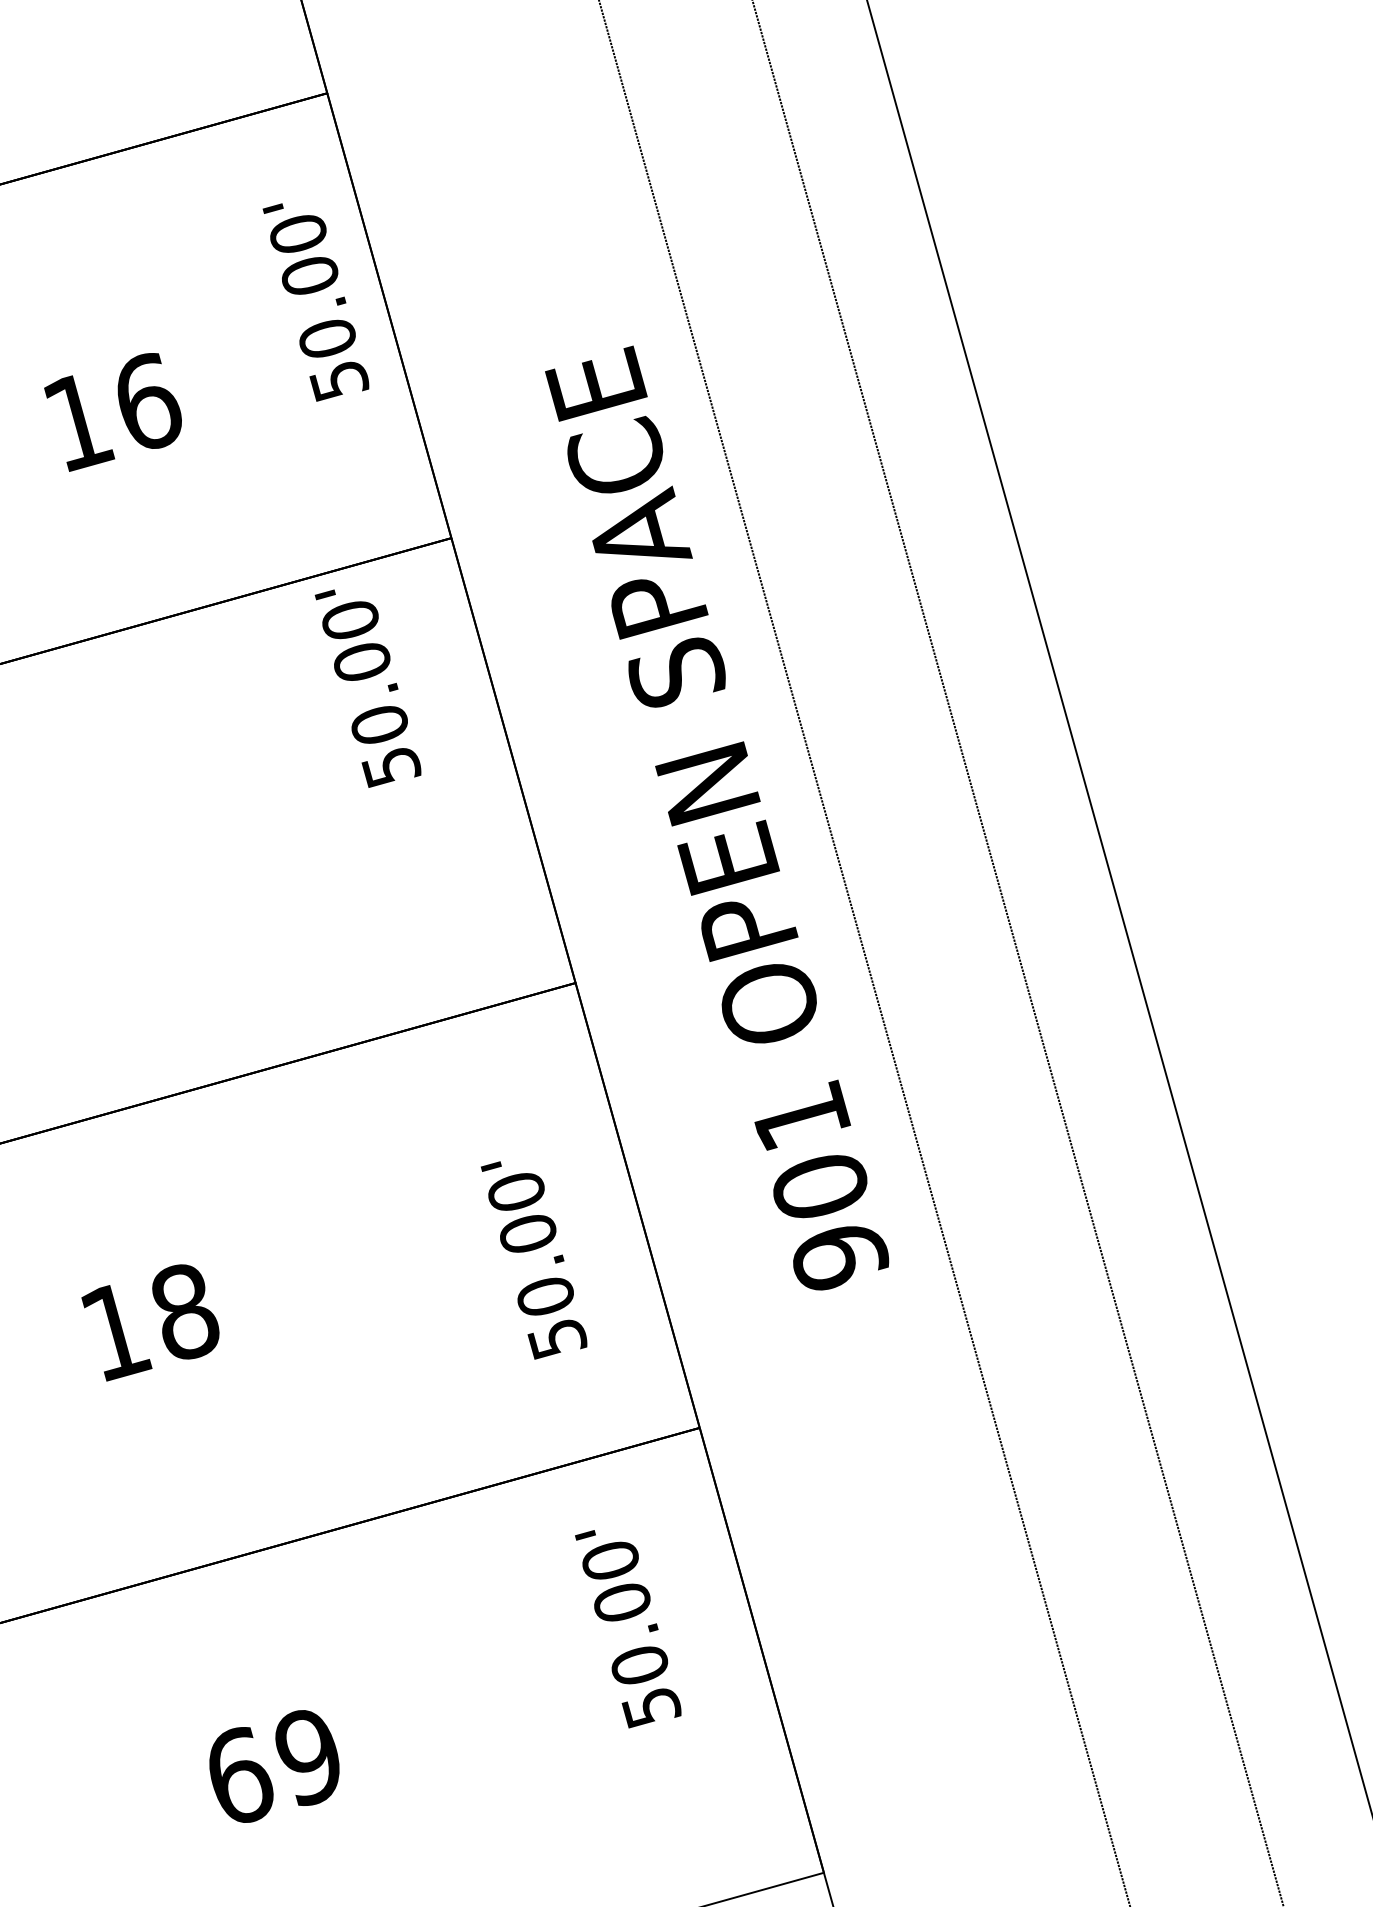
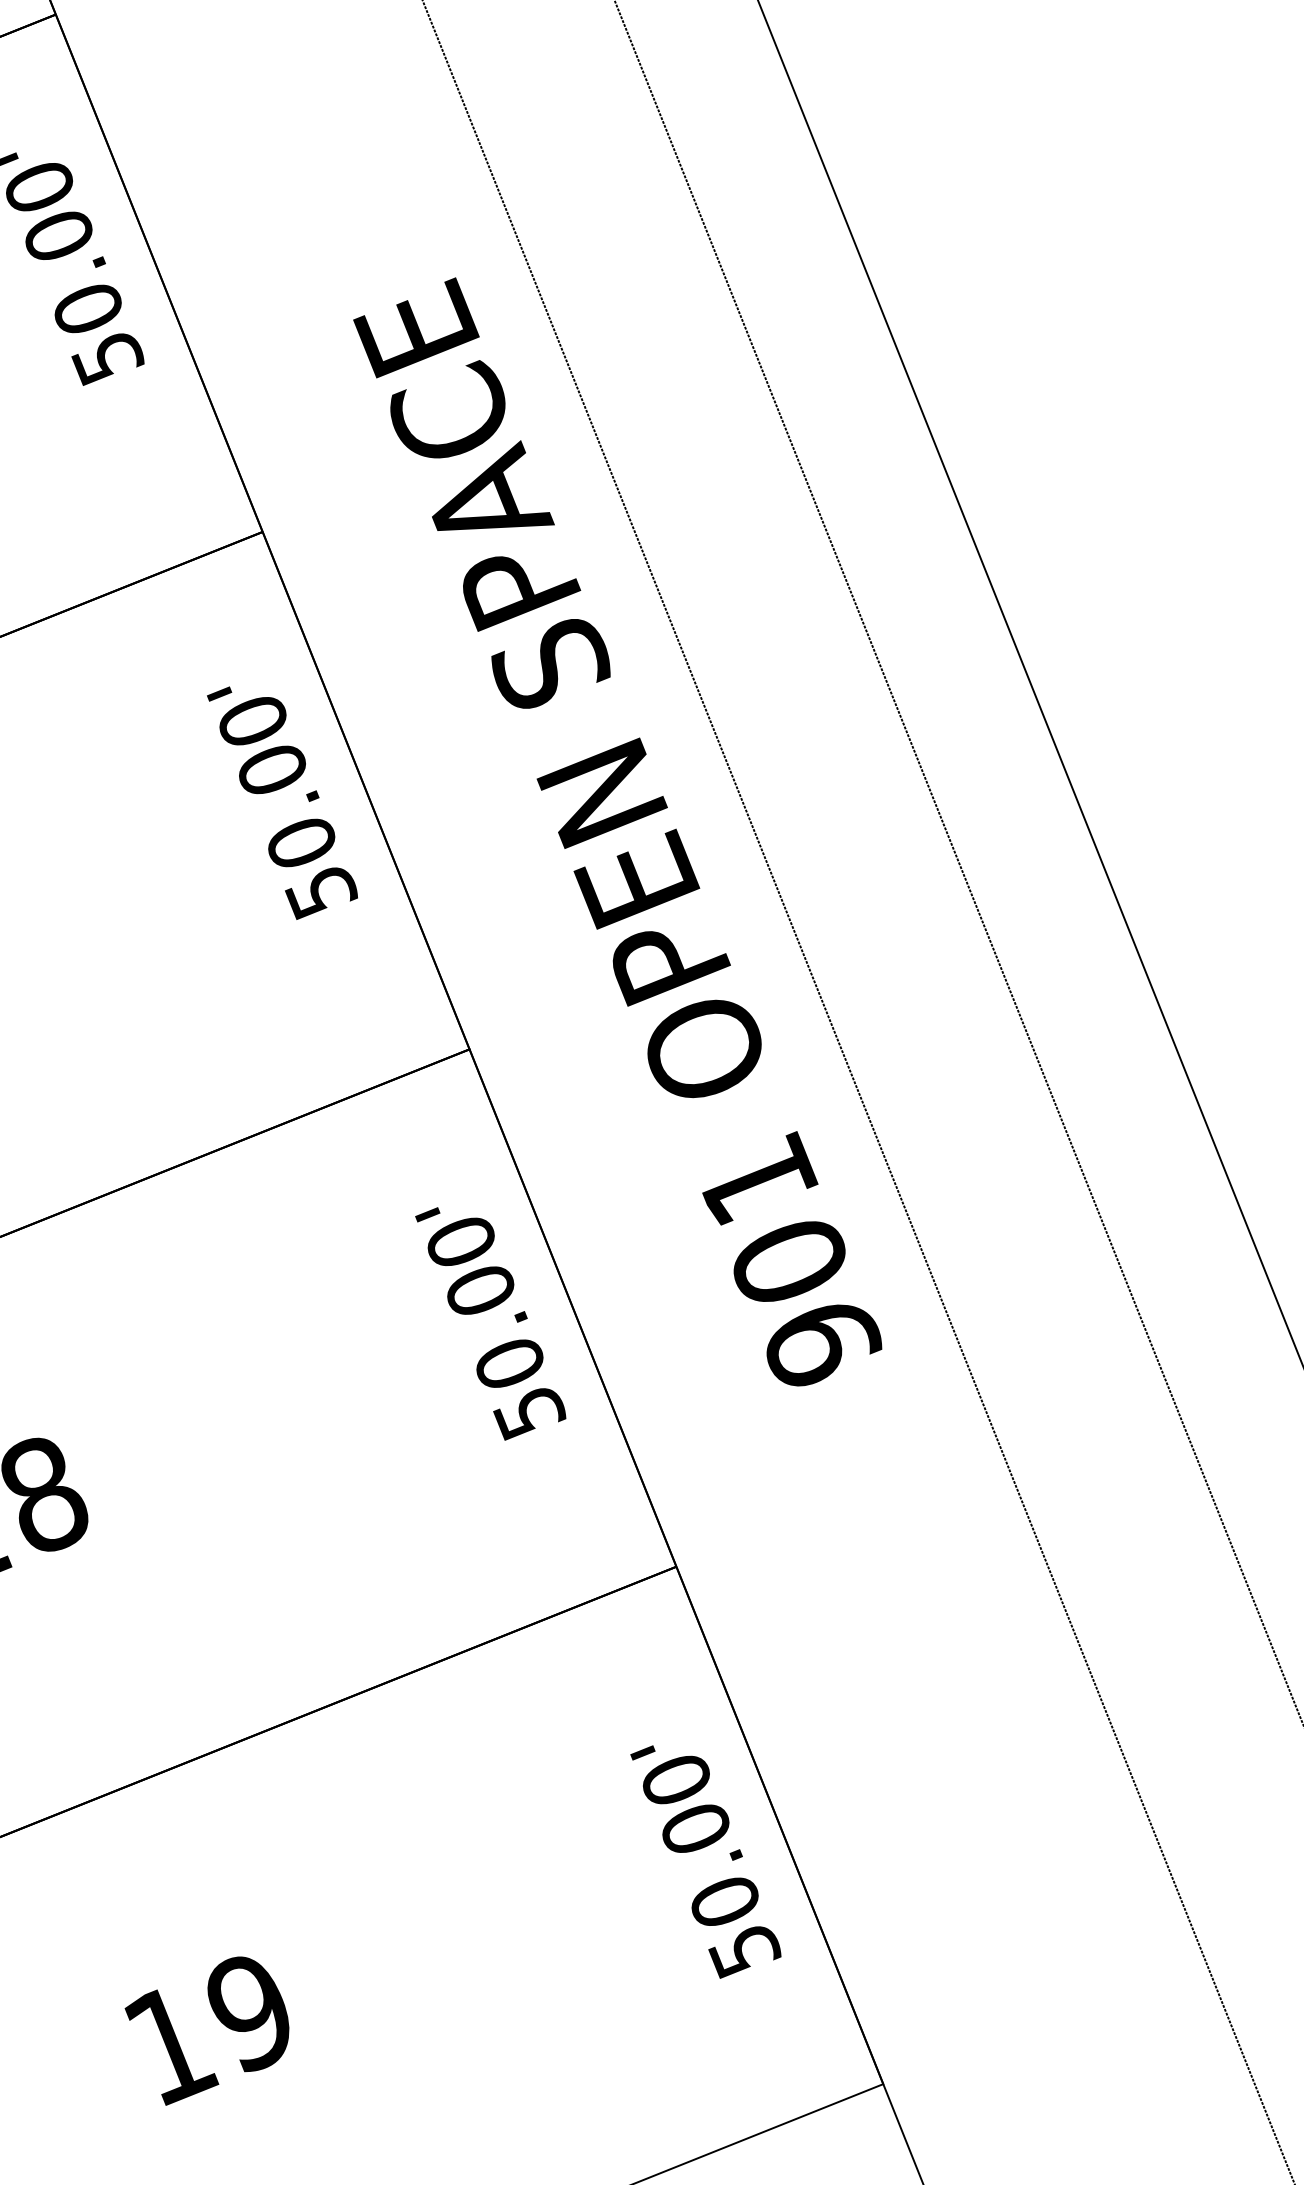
text: (367, 688) -> (282, 800), moved
text: (534, 1260) -> (491, 1321), moved
text: (628, 1629) -> (706, 1860), moved
text: (240, 1776) -> (171, 2044), 69 -> 19

